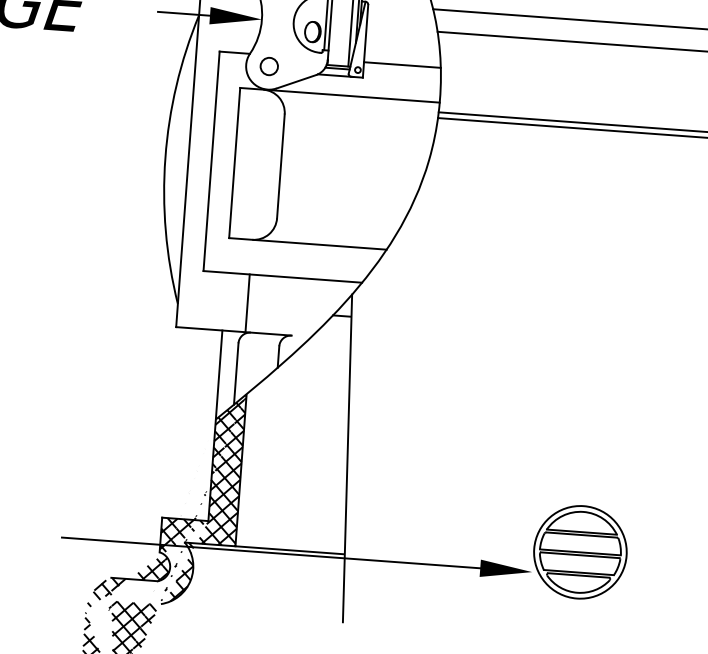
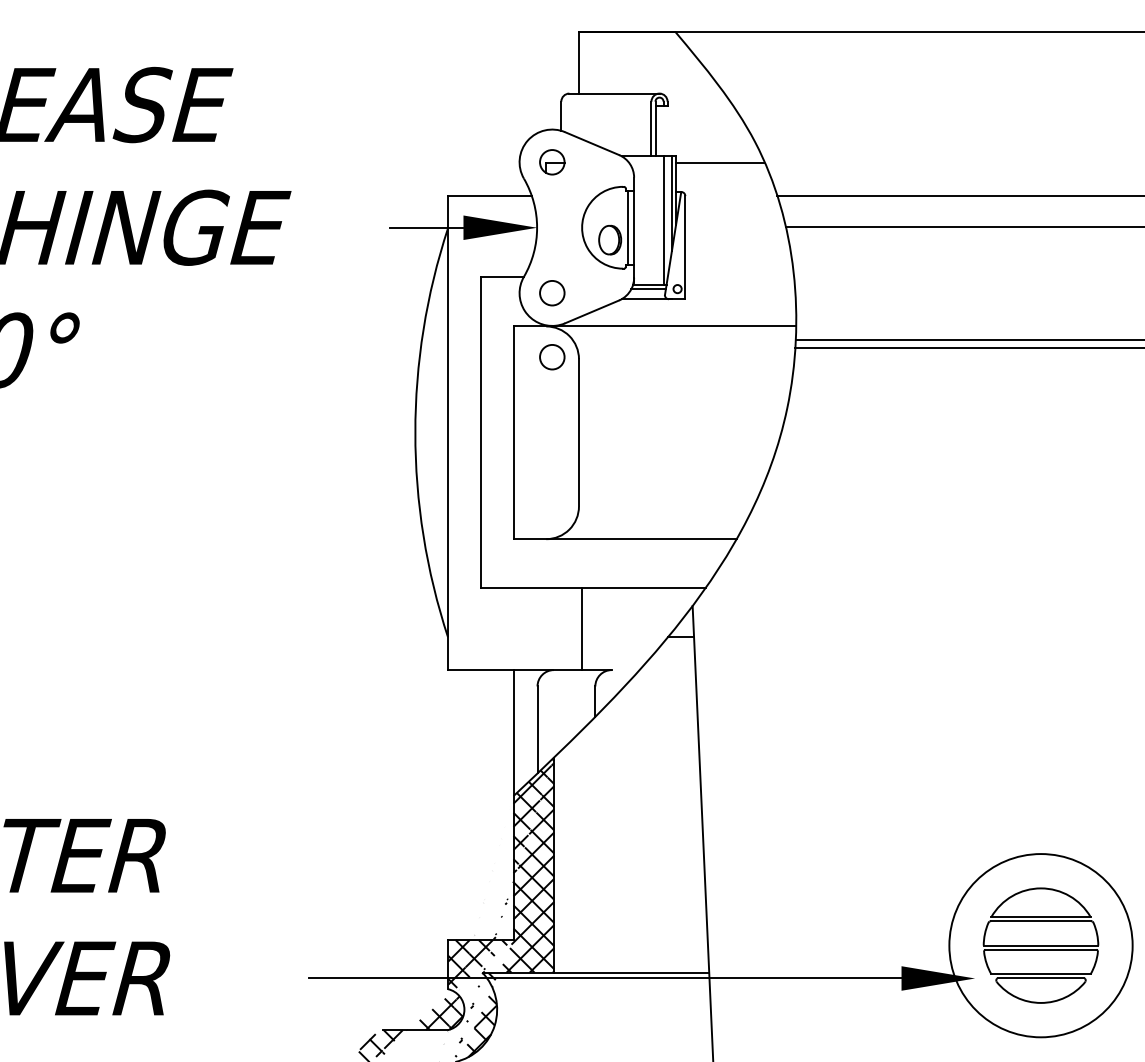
line: (402, 65) -> (739, 277), removed
circle: (266, 111) -> (552, 357), added
line: (247, 303) -> (582, 629), moved
circle: (580, 552) -> (1040, 945), size x1.4

